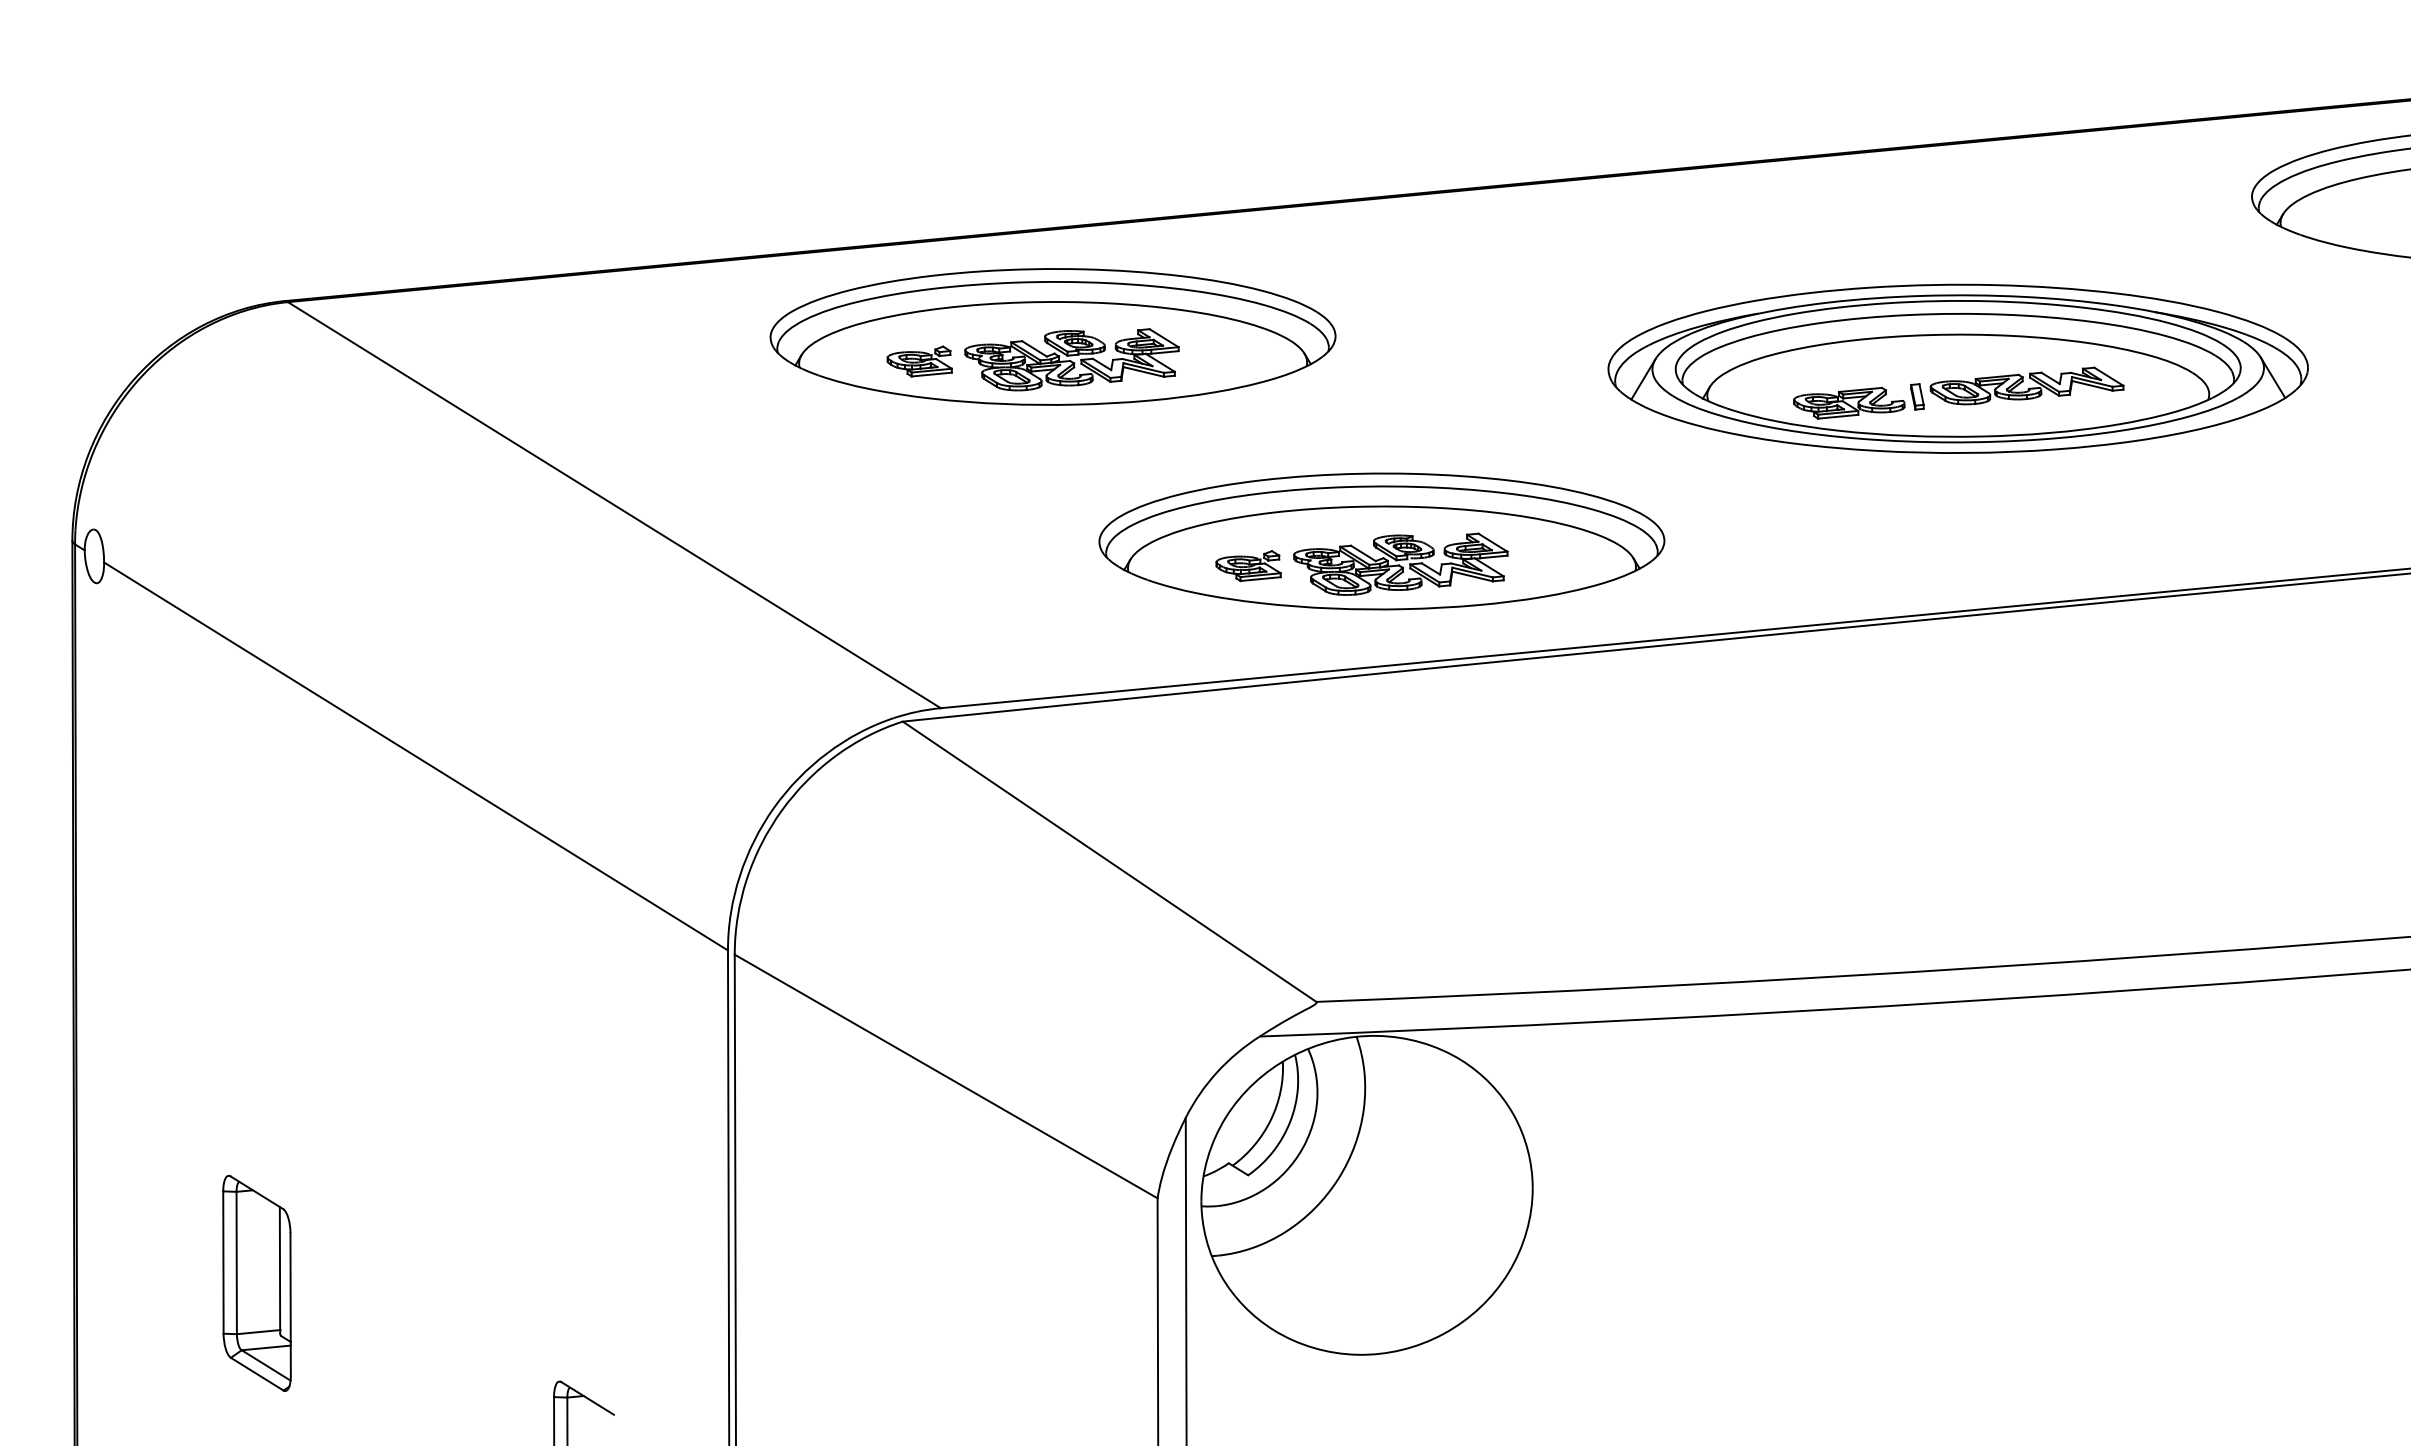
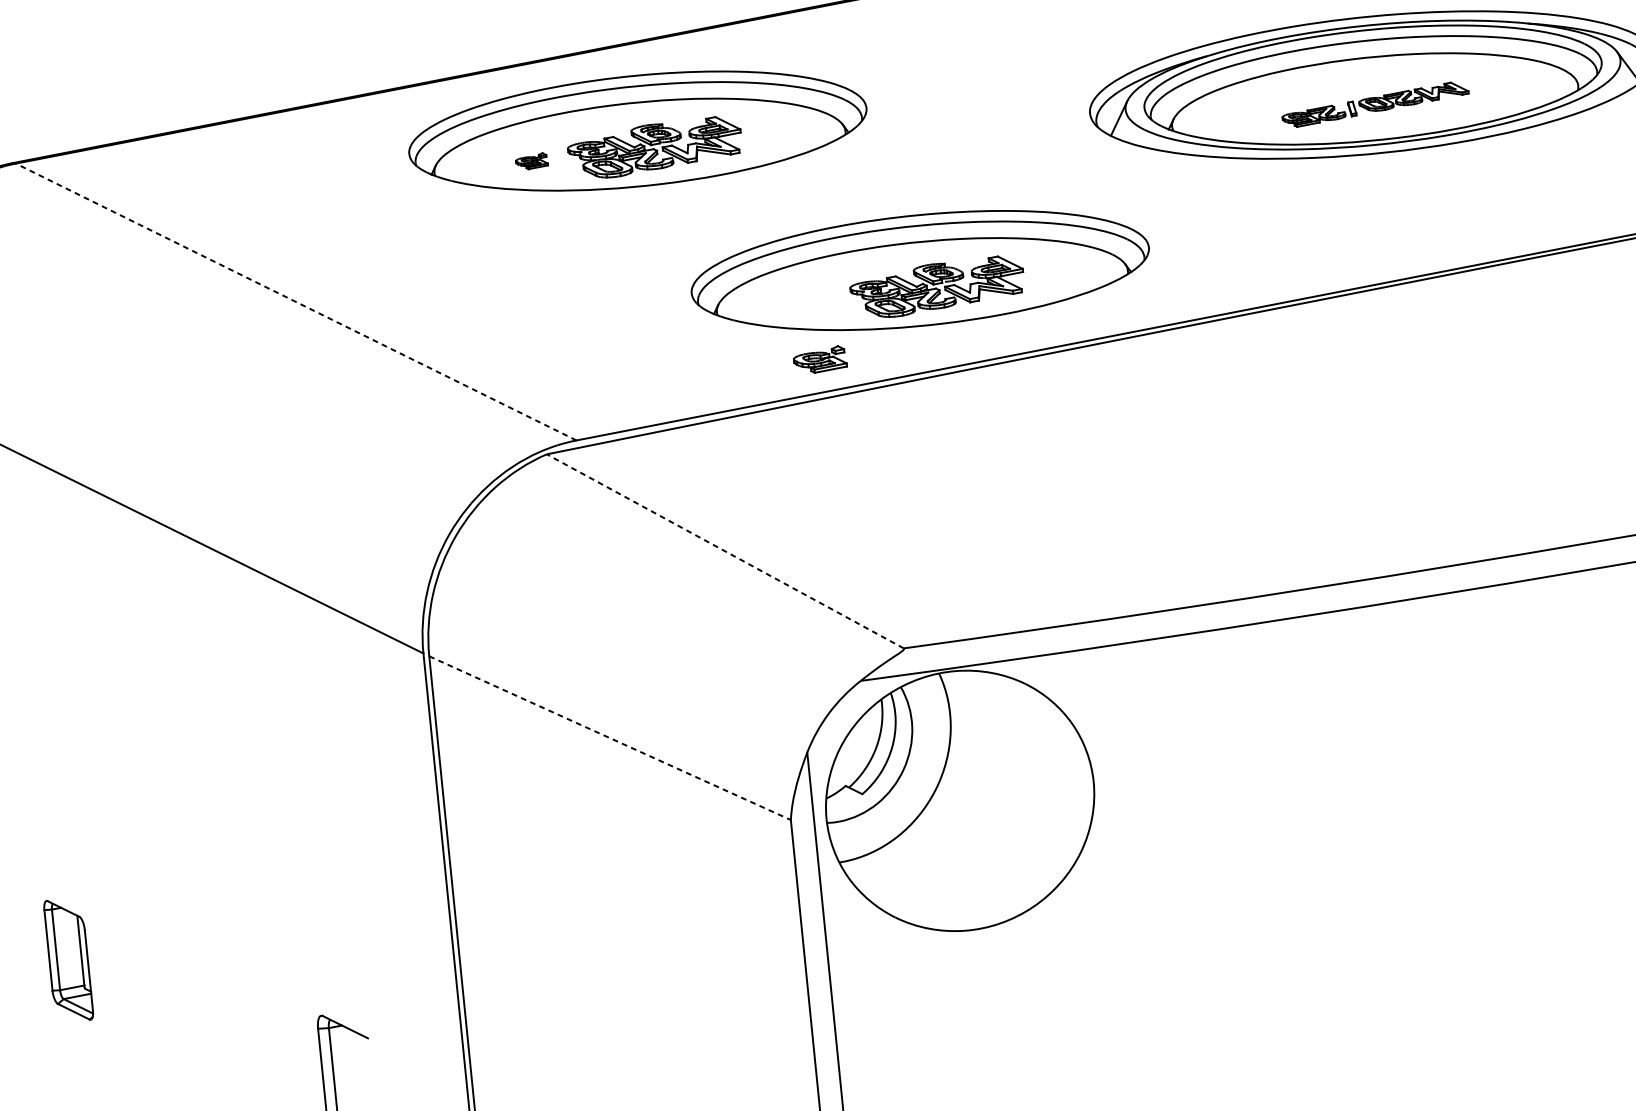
part: (919, 361) -> (531, 161), size x0.6
part: (1958, 392) -> (1375, 104), size x0.7
line: (613, 504) -> (295, 301), solid -> dashed
part: (1248, 565) -> (820, 359), moved
line: (1109, 861) -> (725, 551), solid -> dashed
line: (946, 1076) -> (610, 738), solid -> dashed
part: (256, 1283) -> (68, 960), size x0.7

